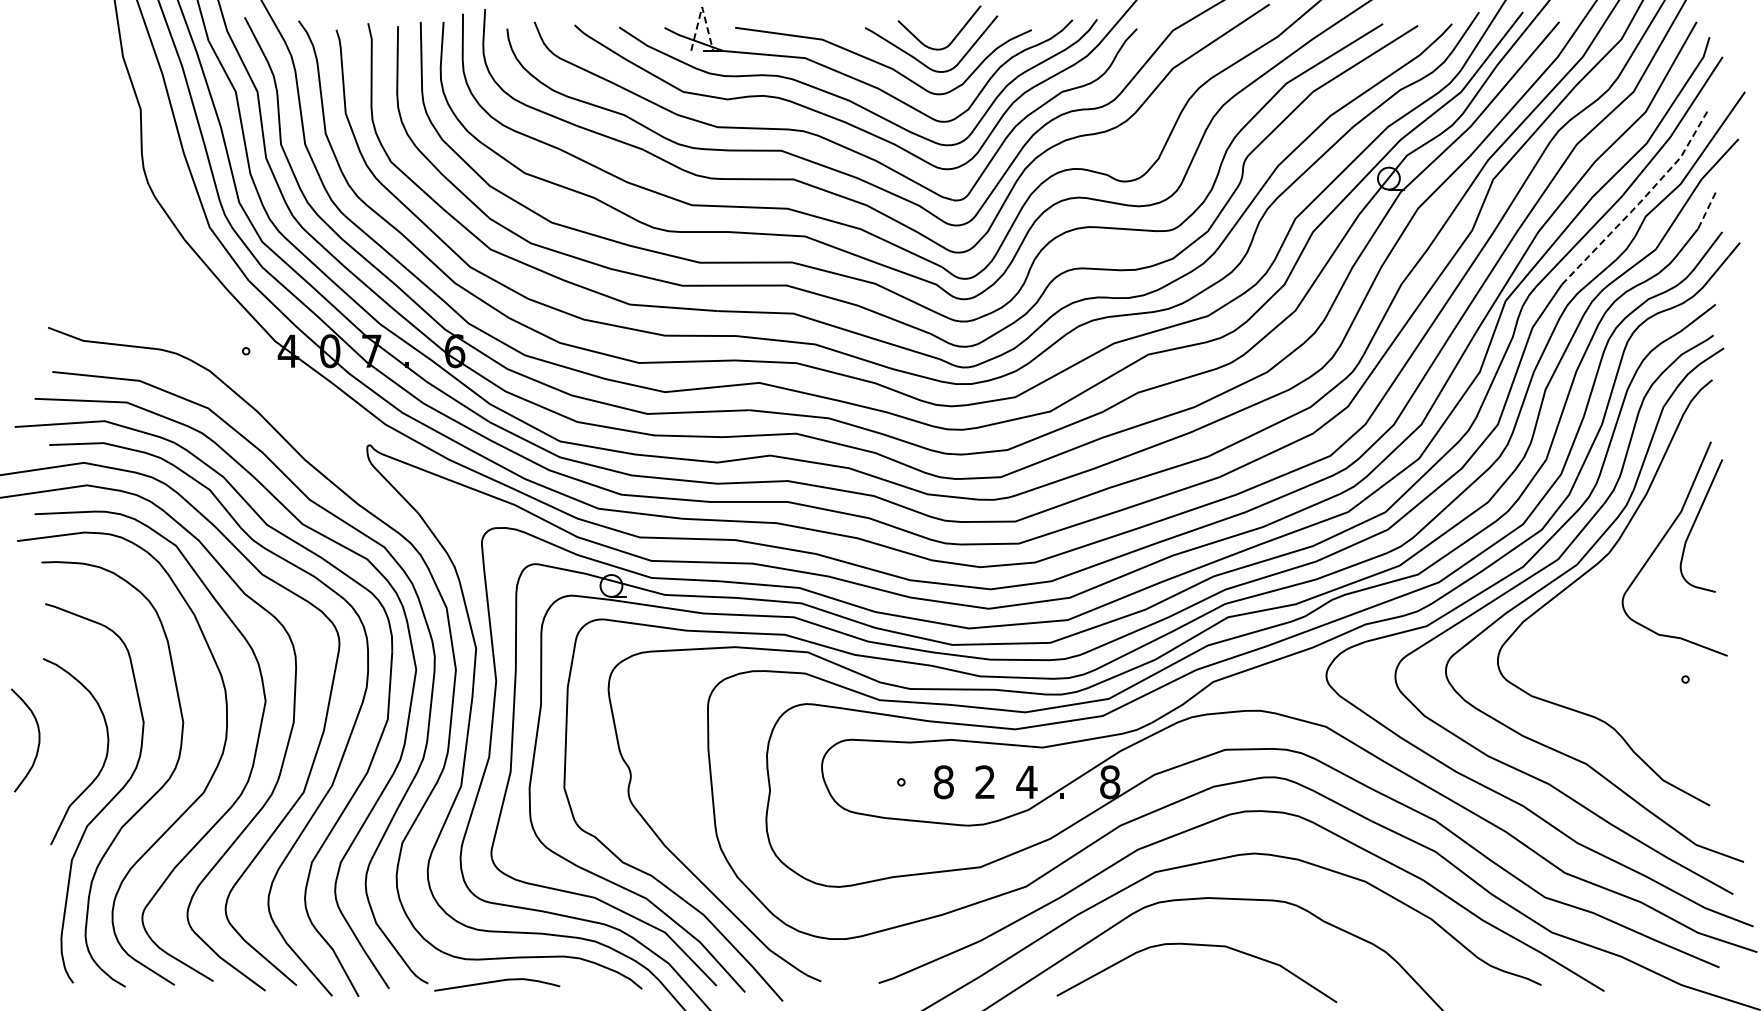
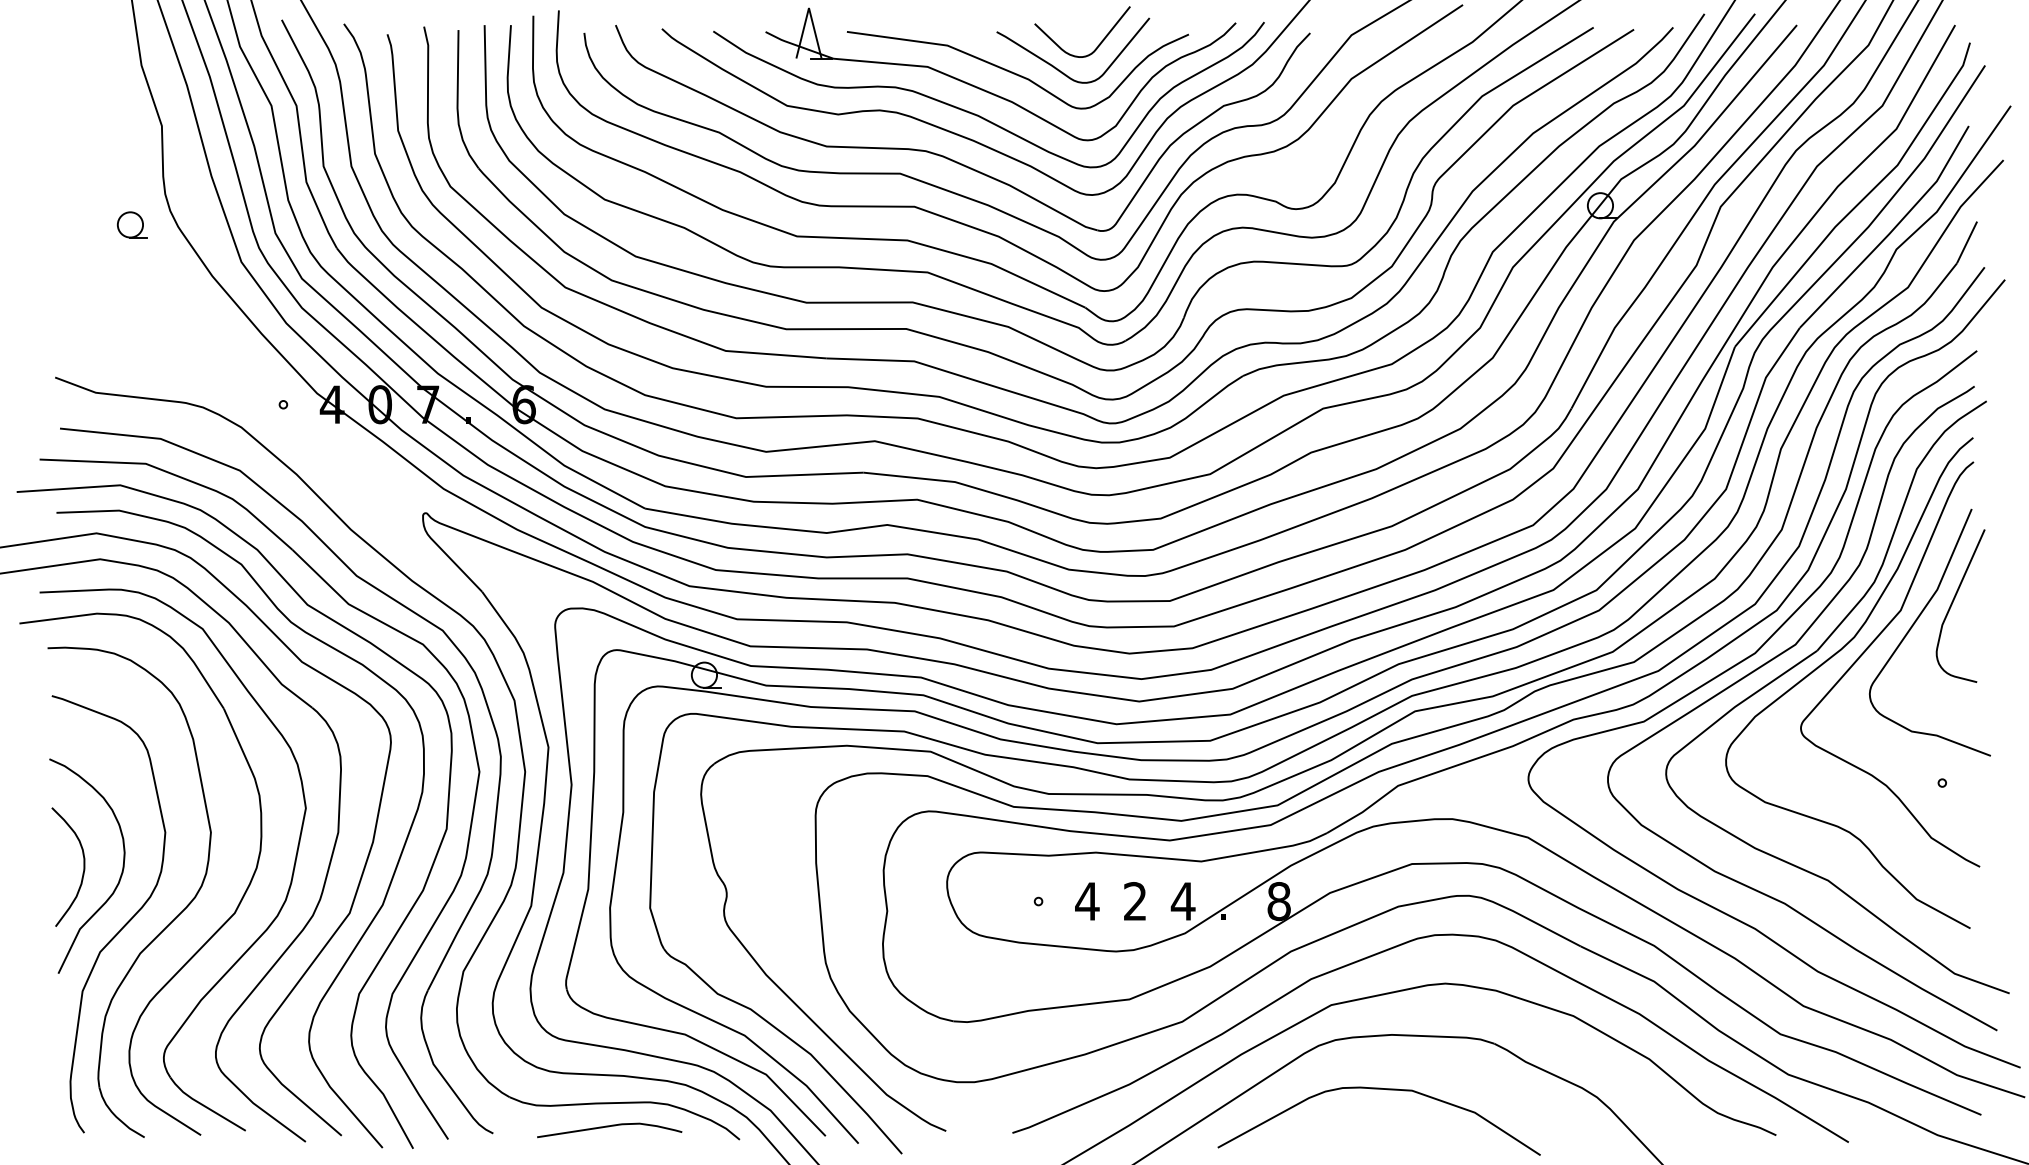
line: (702, 7) -> (809, 8), dashed -> solid
part: (114, 195) -> (131, 225), added
line: (1641, 201) -> (1891, 232), dashed -> solid
line: (1707, 210) -> (1967, 242), dashed -> solid
curve: (1621, 563) -> (1868, 649), added
curve: (38, 740) -> (83, 867), moved
text: (943, 782) -> (1087, 901), 8 -> 4
curve: (497, 982) -> (609, 1127), moved

